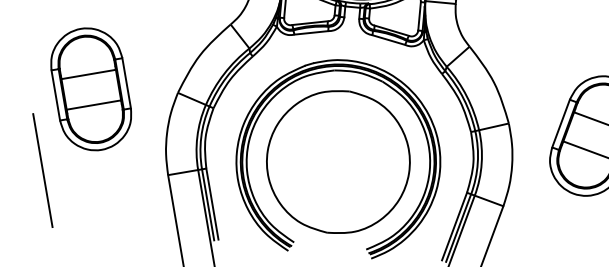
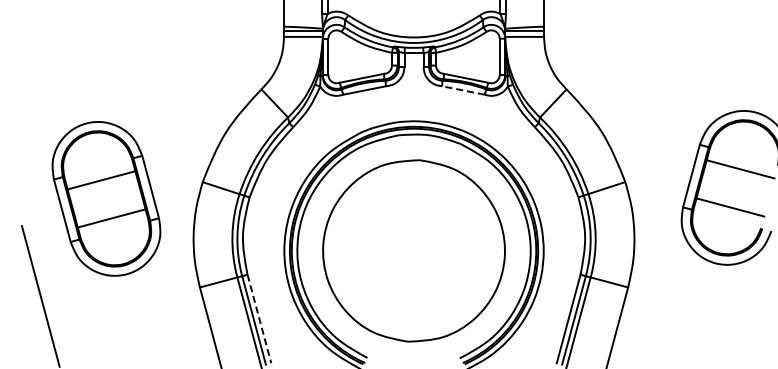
line: (388, 40) -> (463, 90), solid -> dashed
part: (91, 89) -> (106, 198), moved
line: (212, 203) -> (259, 318), solid -> dashed

